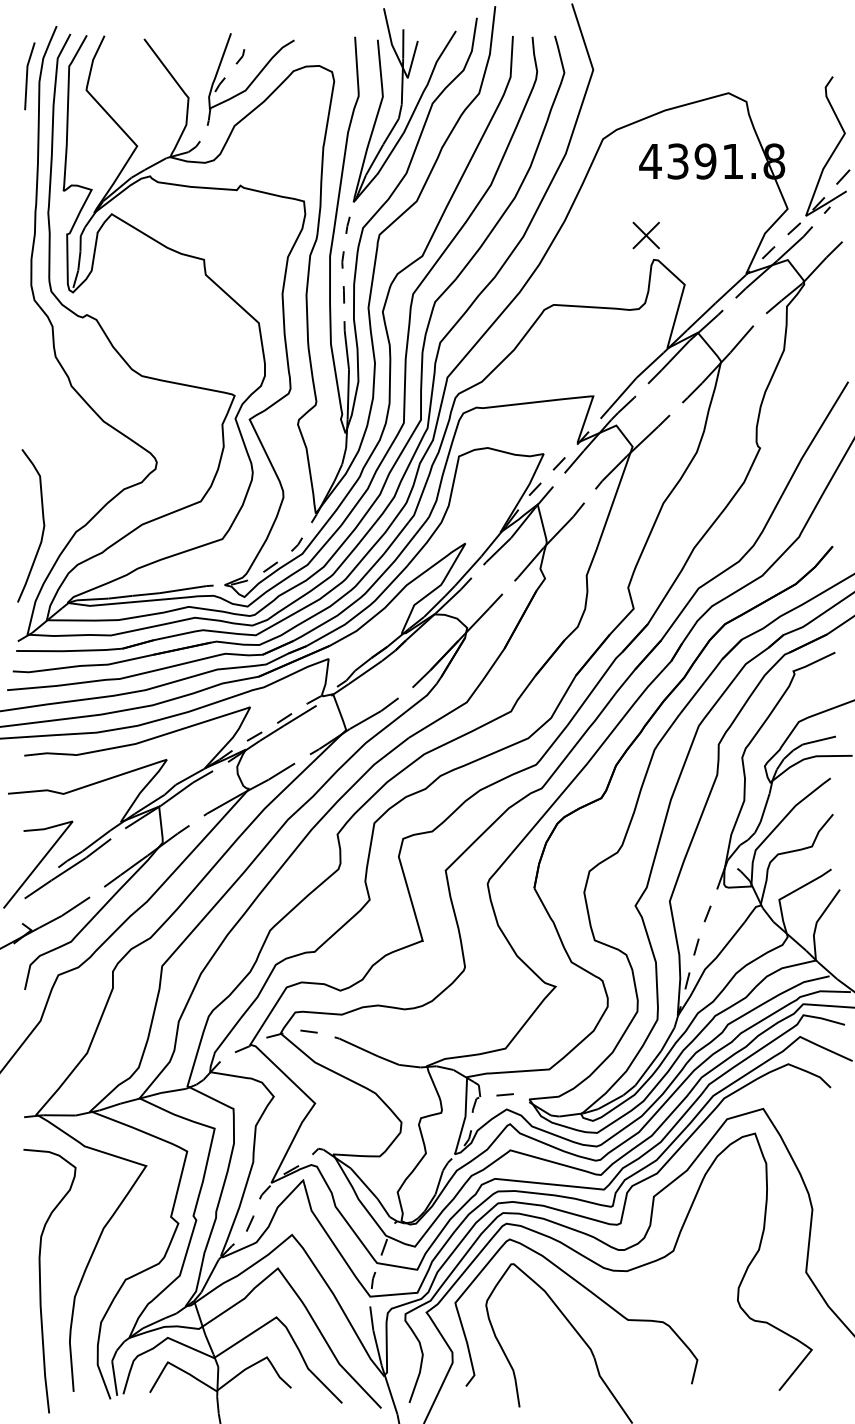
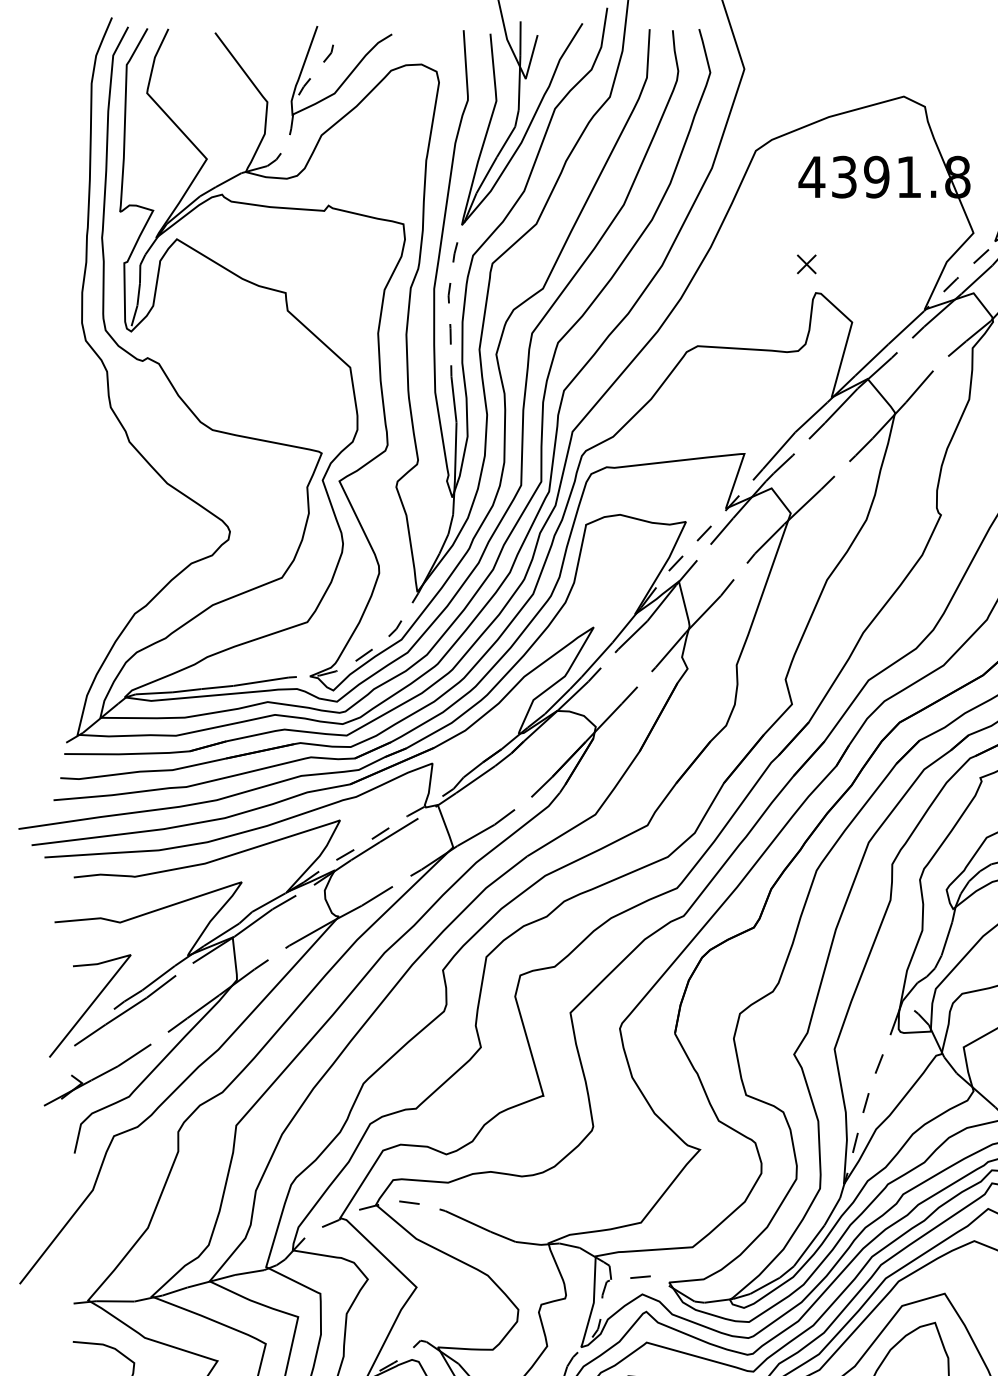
line: (27, 76) -> (77, 76), removed
part: (645, 235) -> (805, 264), size x0.6
curve: (42, 529) -> (95, 610), removed

